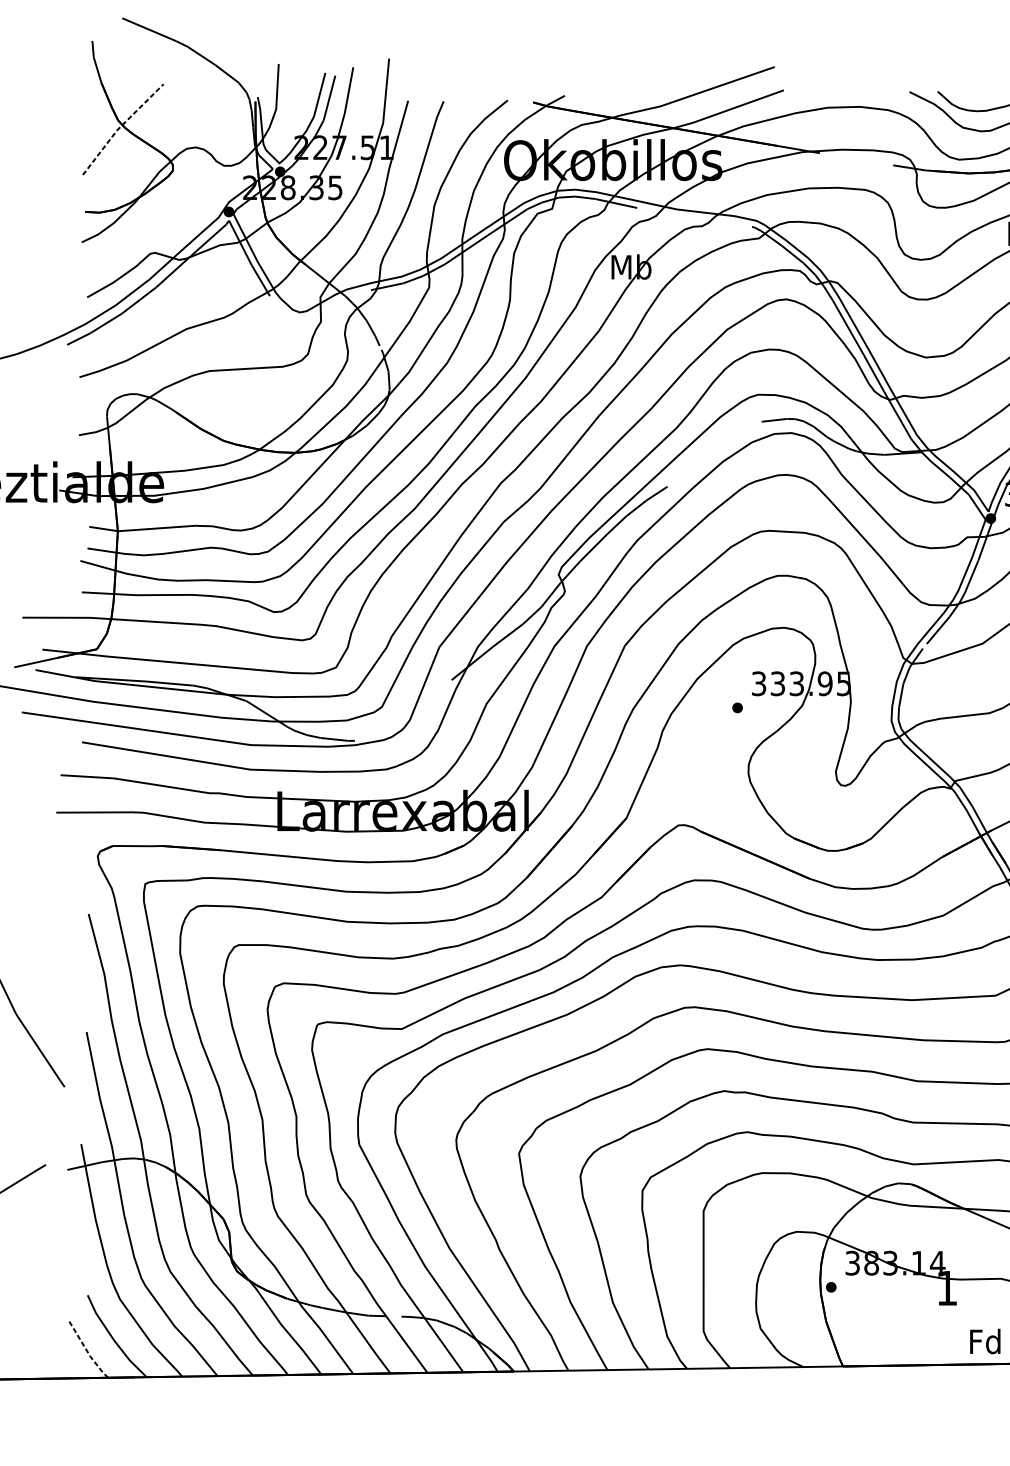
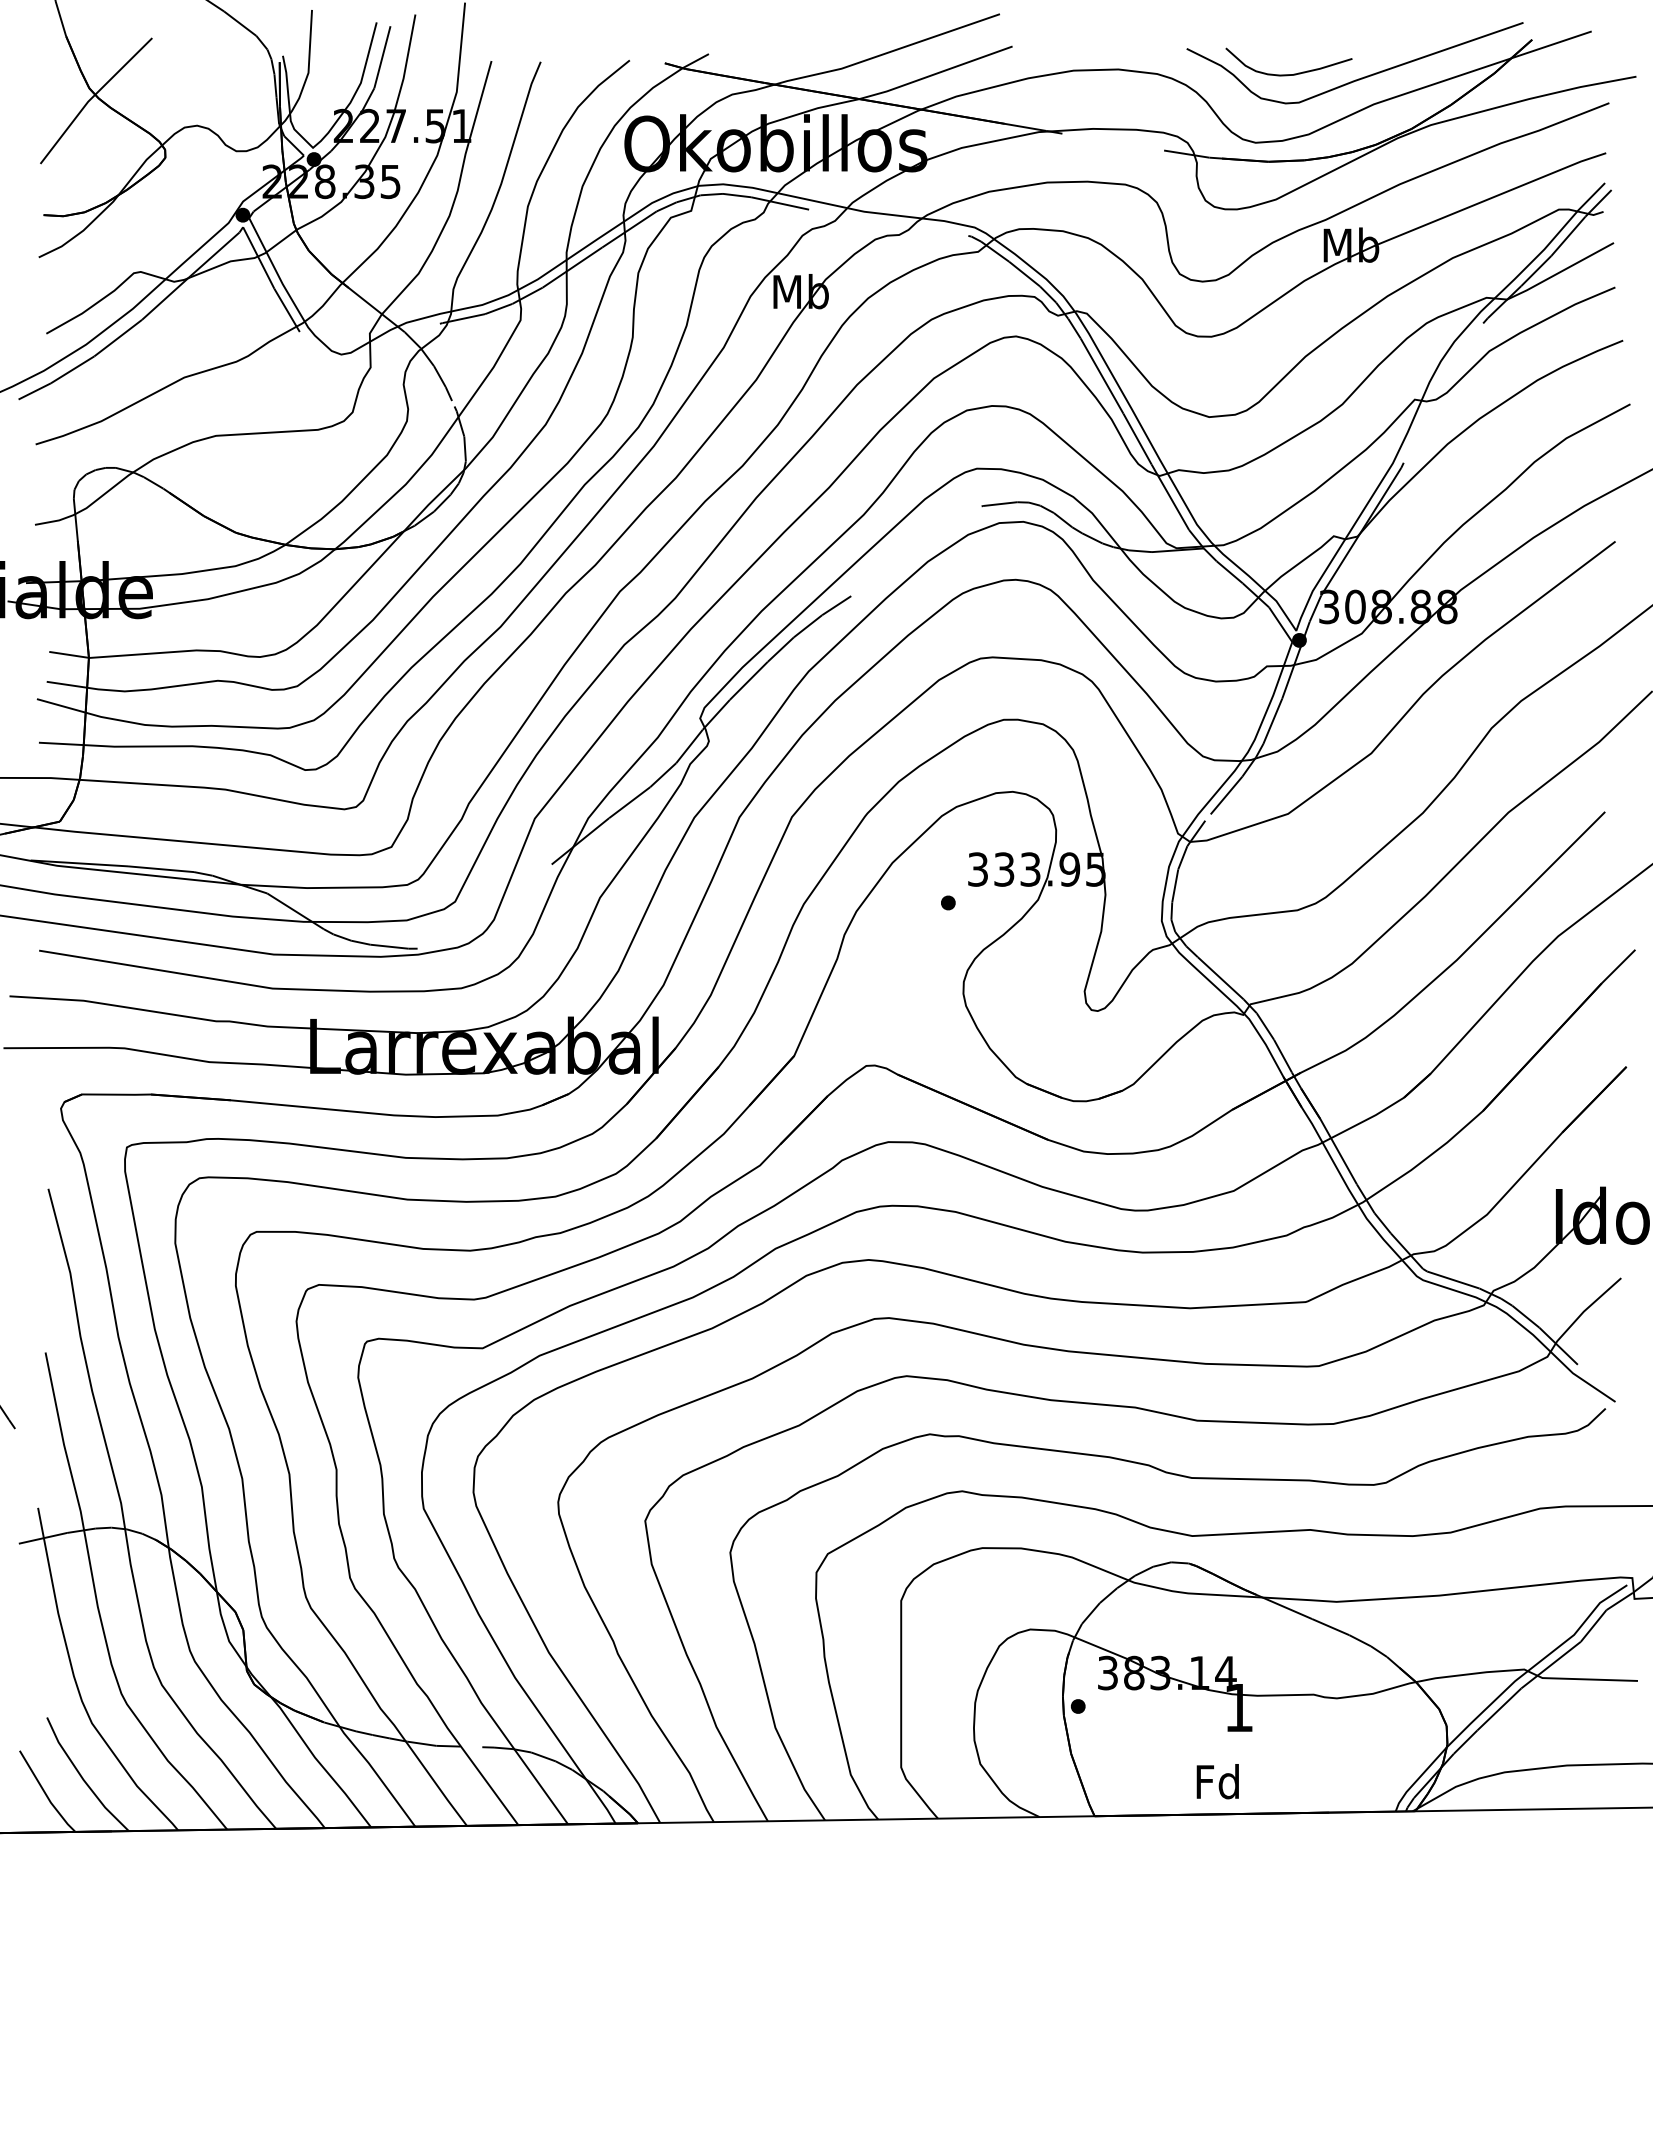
line: (120, 127) -> (92, 97), dashed -> solid
text: (985, 1341) -> (1217, 1781), moved
line: (86, 1350) -> (45, 1794), dashed -> solid

